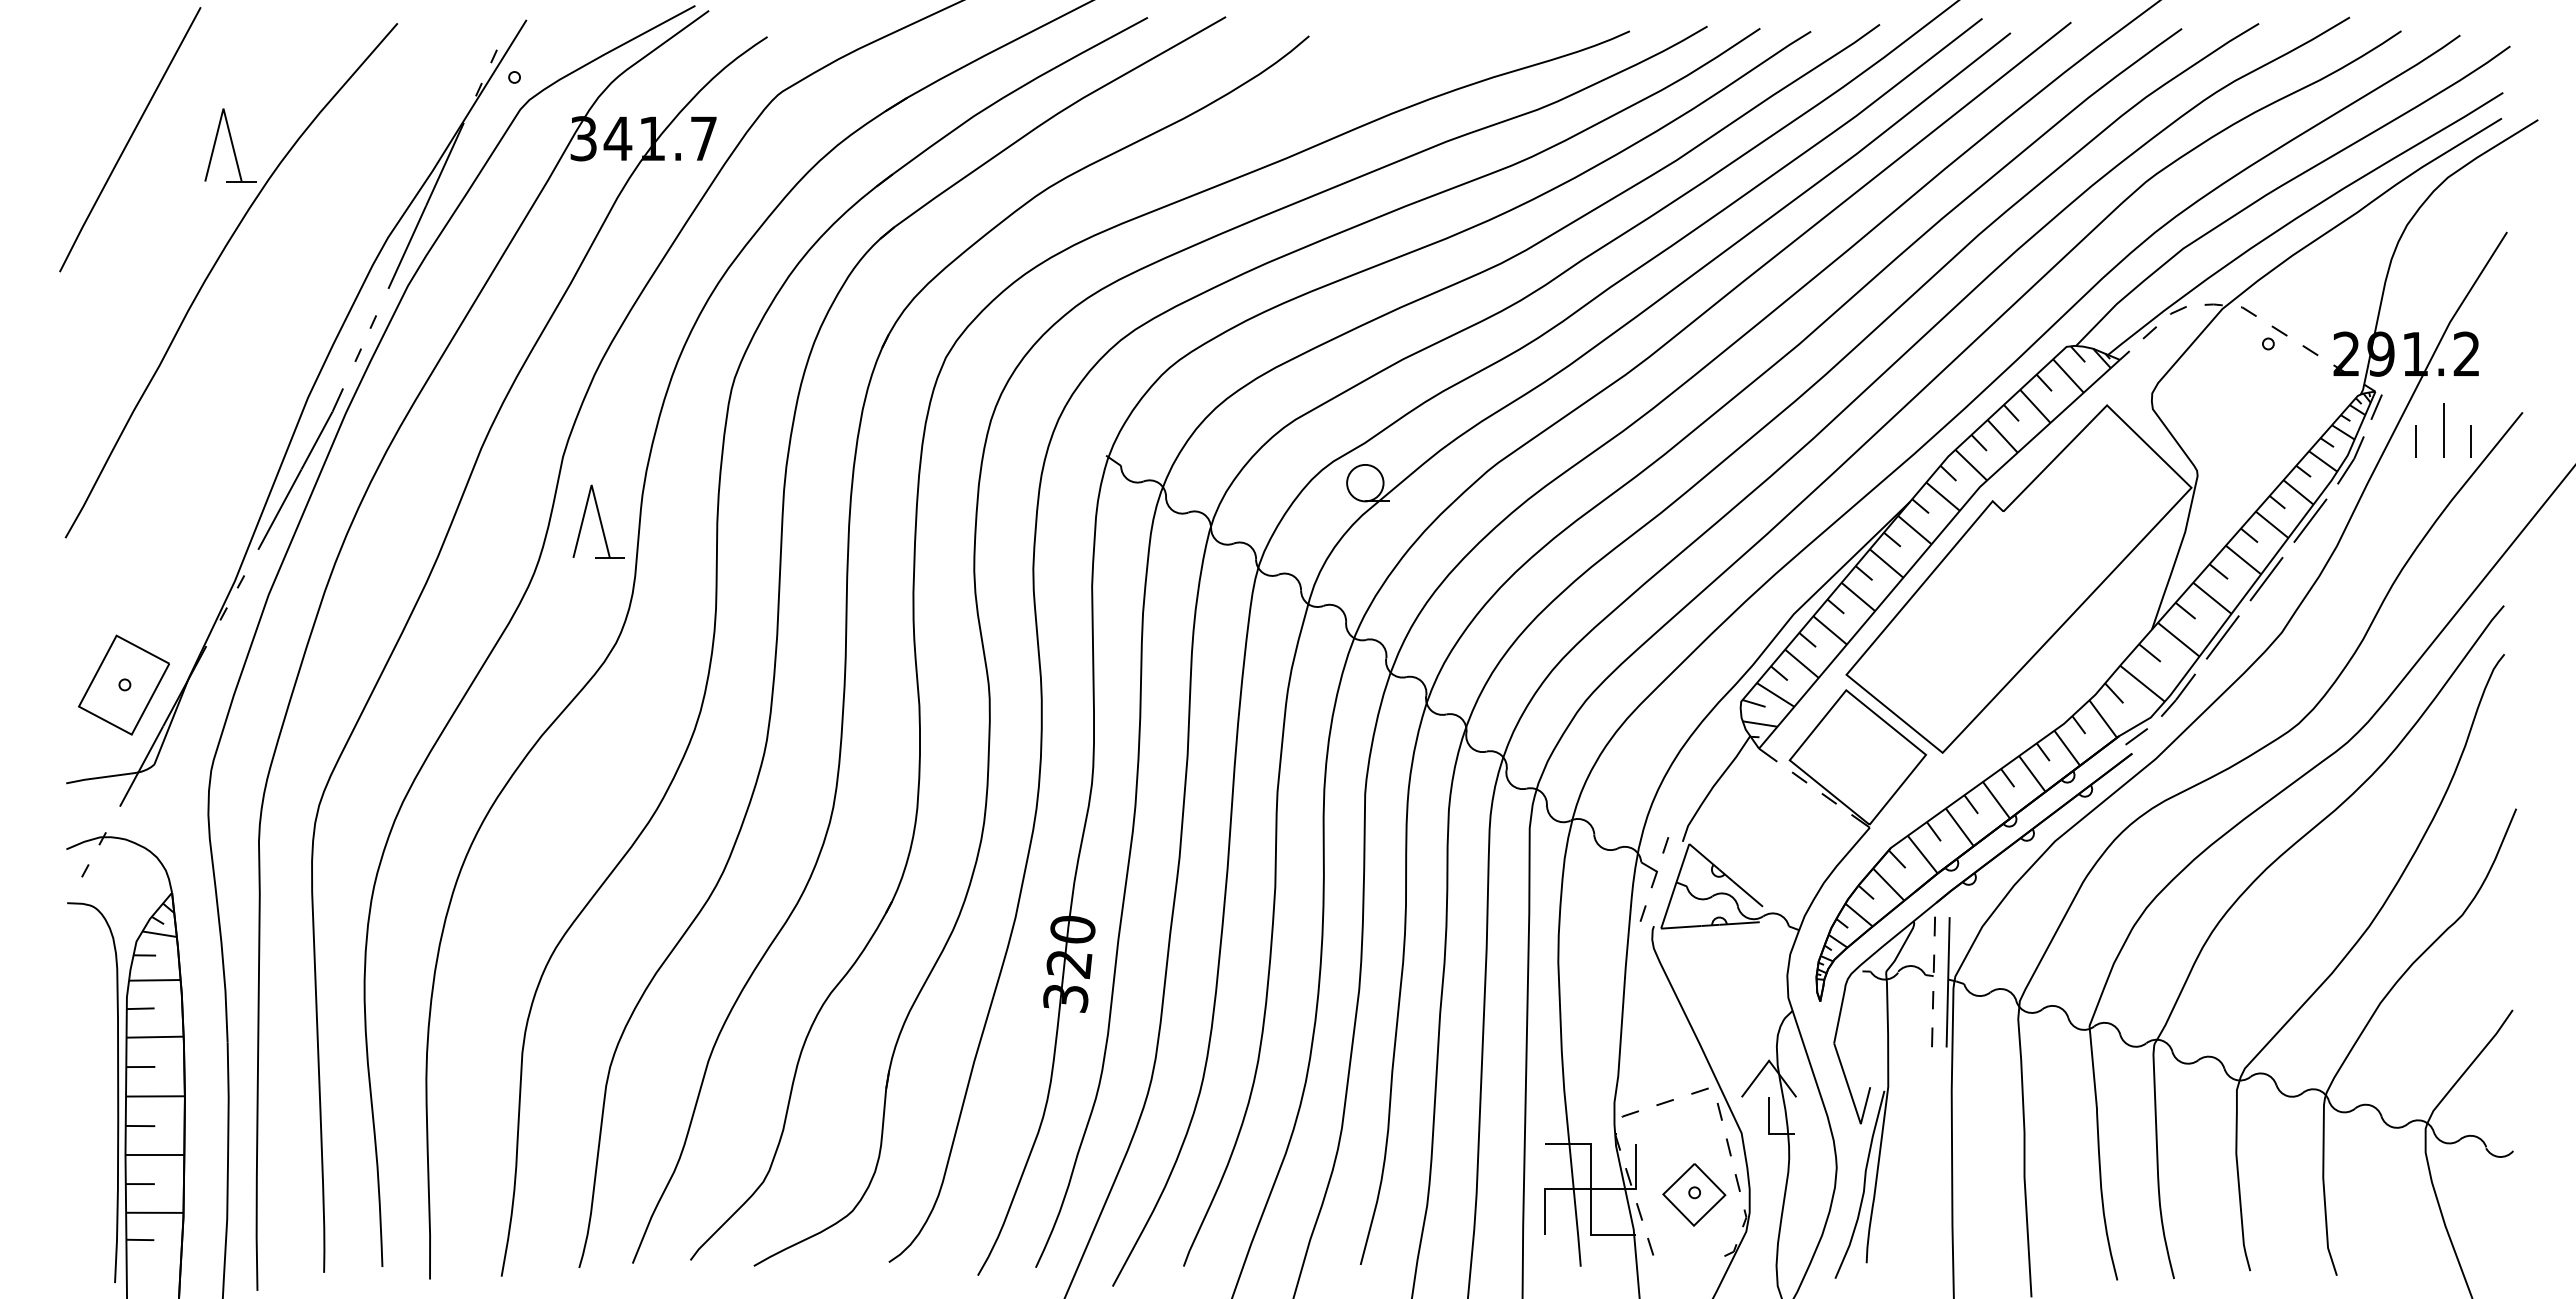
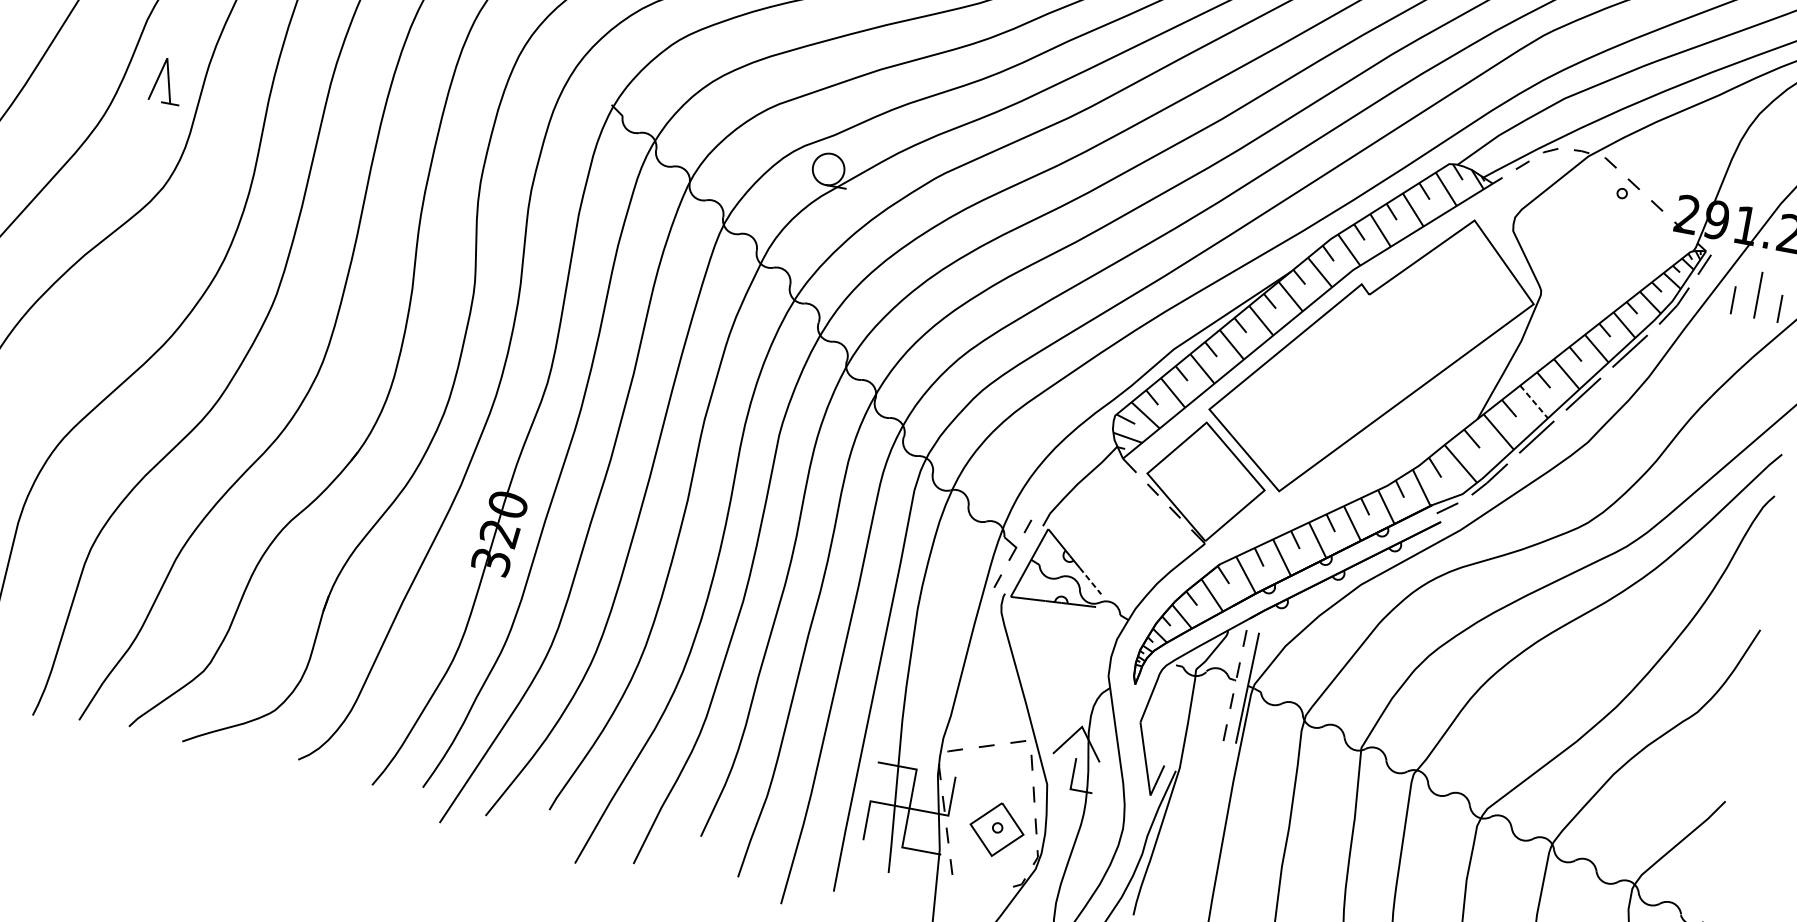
part: (598, 521) -> (167, 80), size x0.7
line: (2212, 598) -> (1534, 402), solid -> dashed
line: (1748, 894) -> (1090, 581), solid -> dashed

